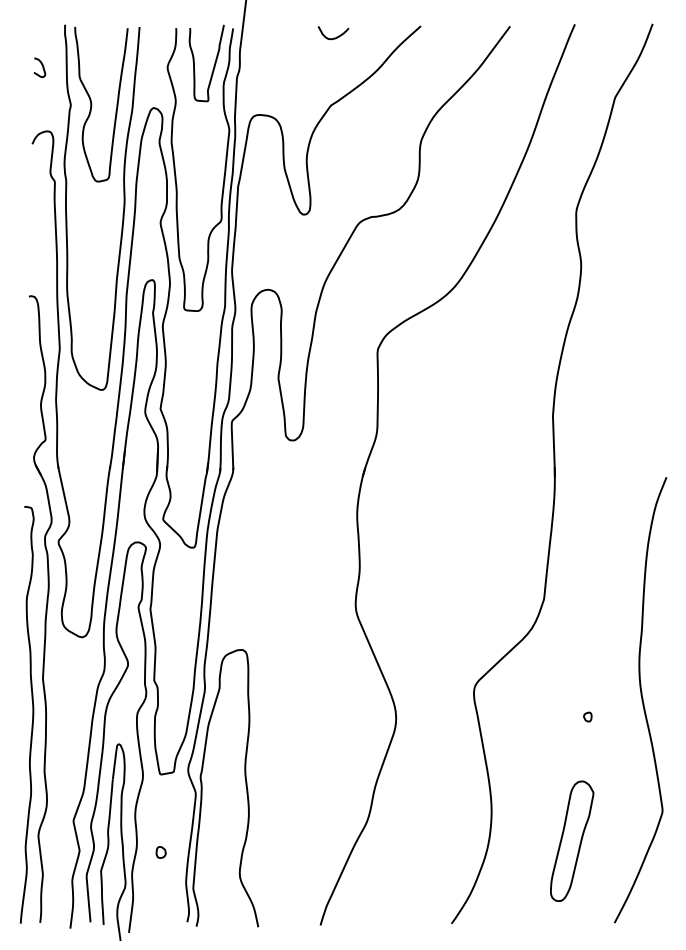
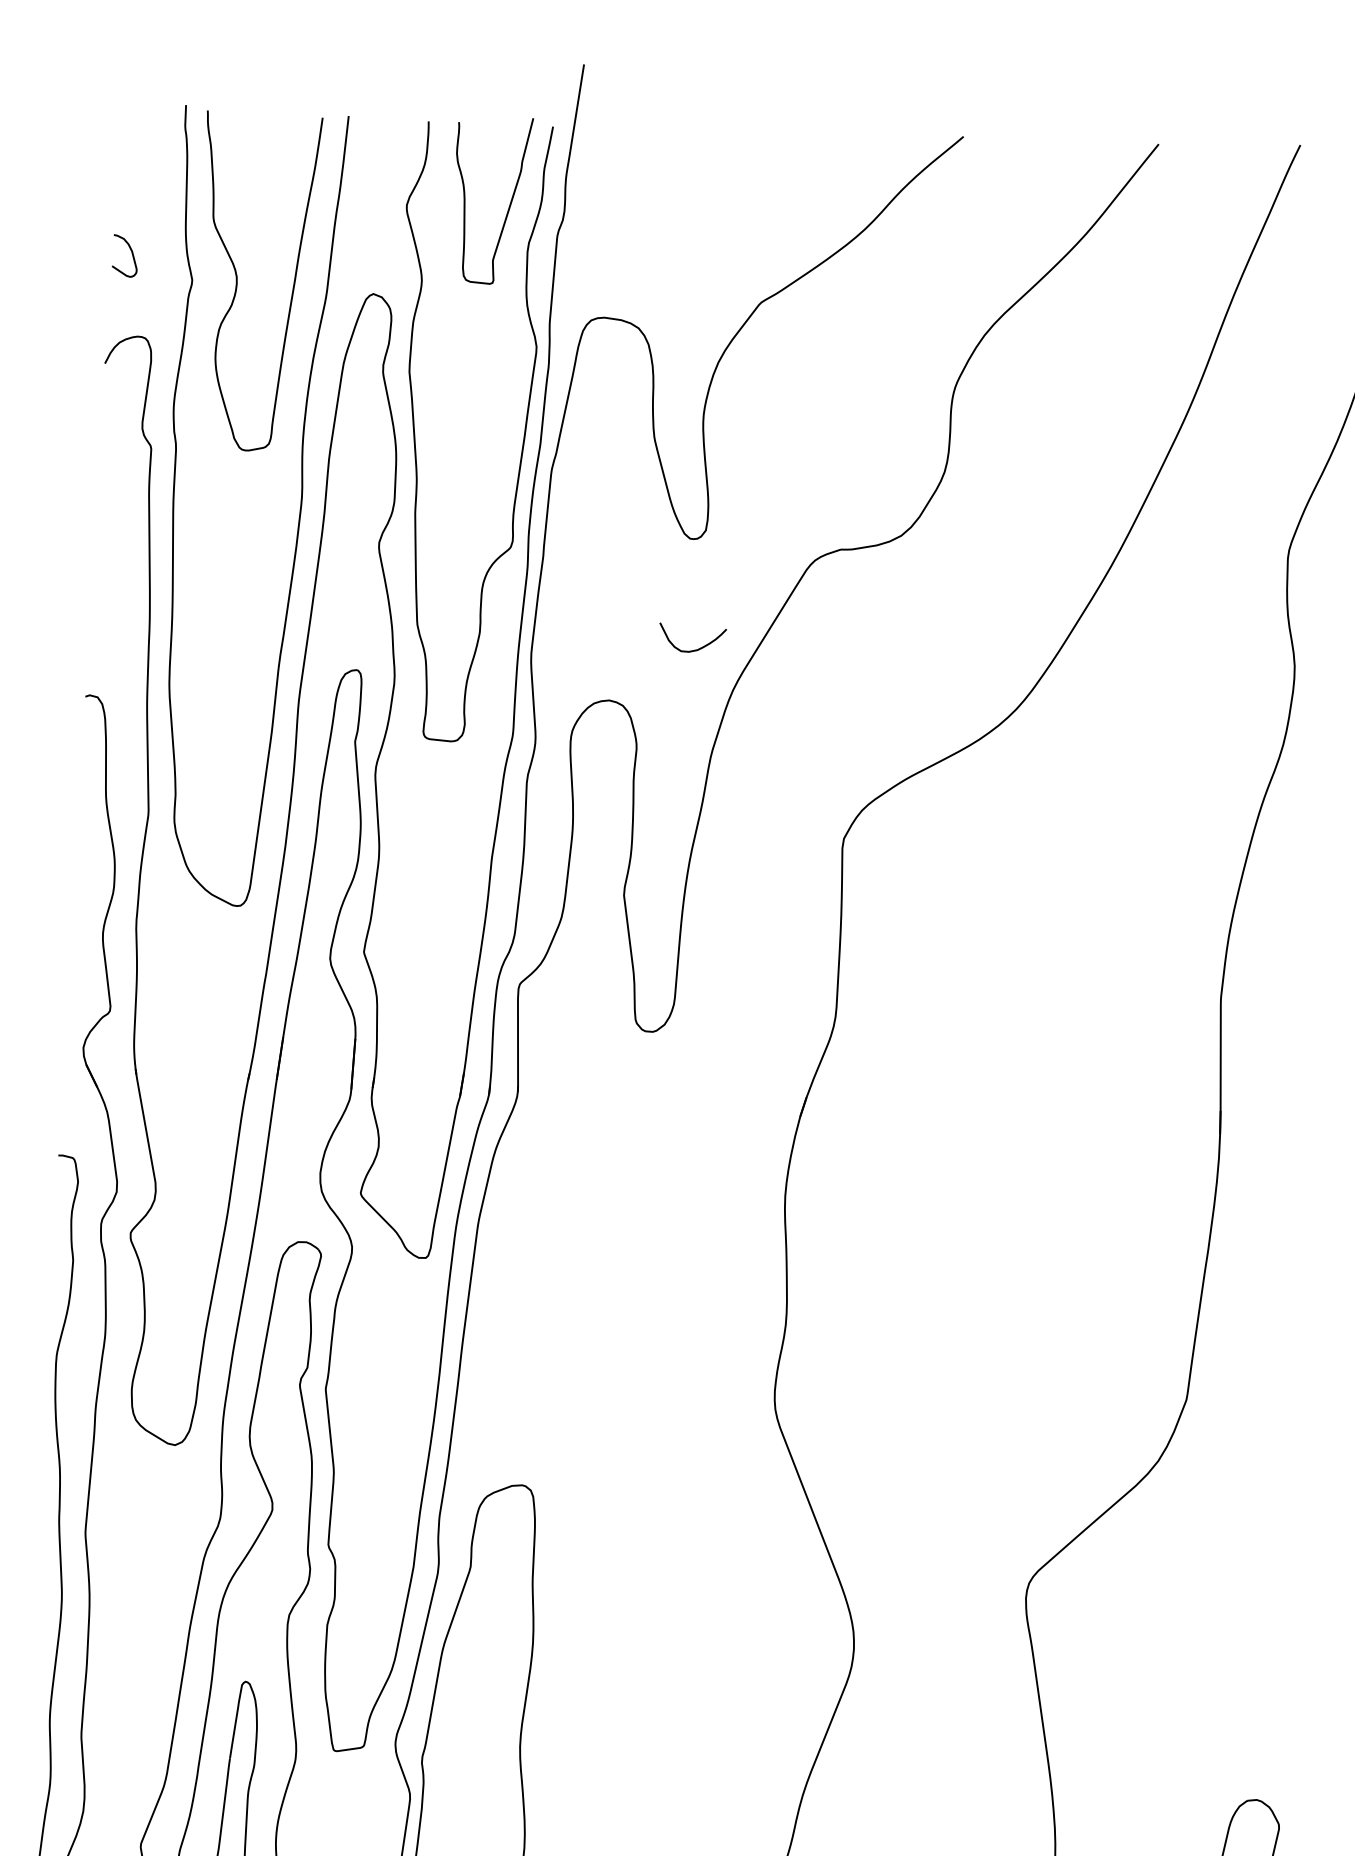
curve: (333, 37) -> (692, 648), moved
curve: (41, 65) -> (129, 251), moved
part: (587, 716) -> (1272, 1658), removed

